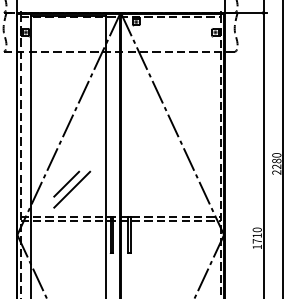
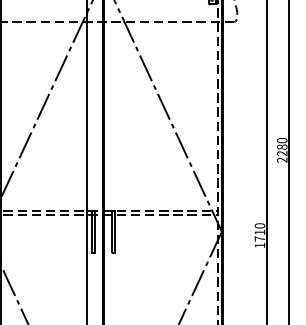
part: (72, 189) -> (48, 179), removed

